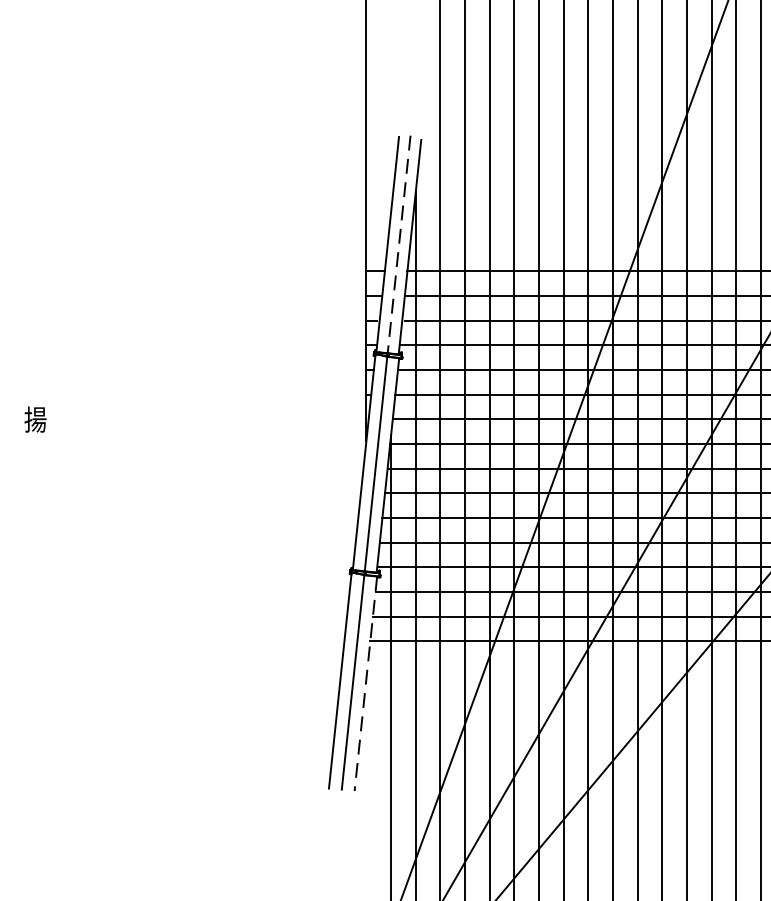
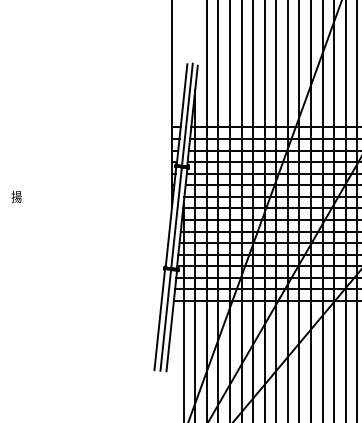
line: (399, 246) -> (187, 115), dashed -> solid
line: (365, 684) -> (171, 321), dashed -> solid

